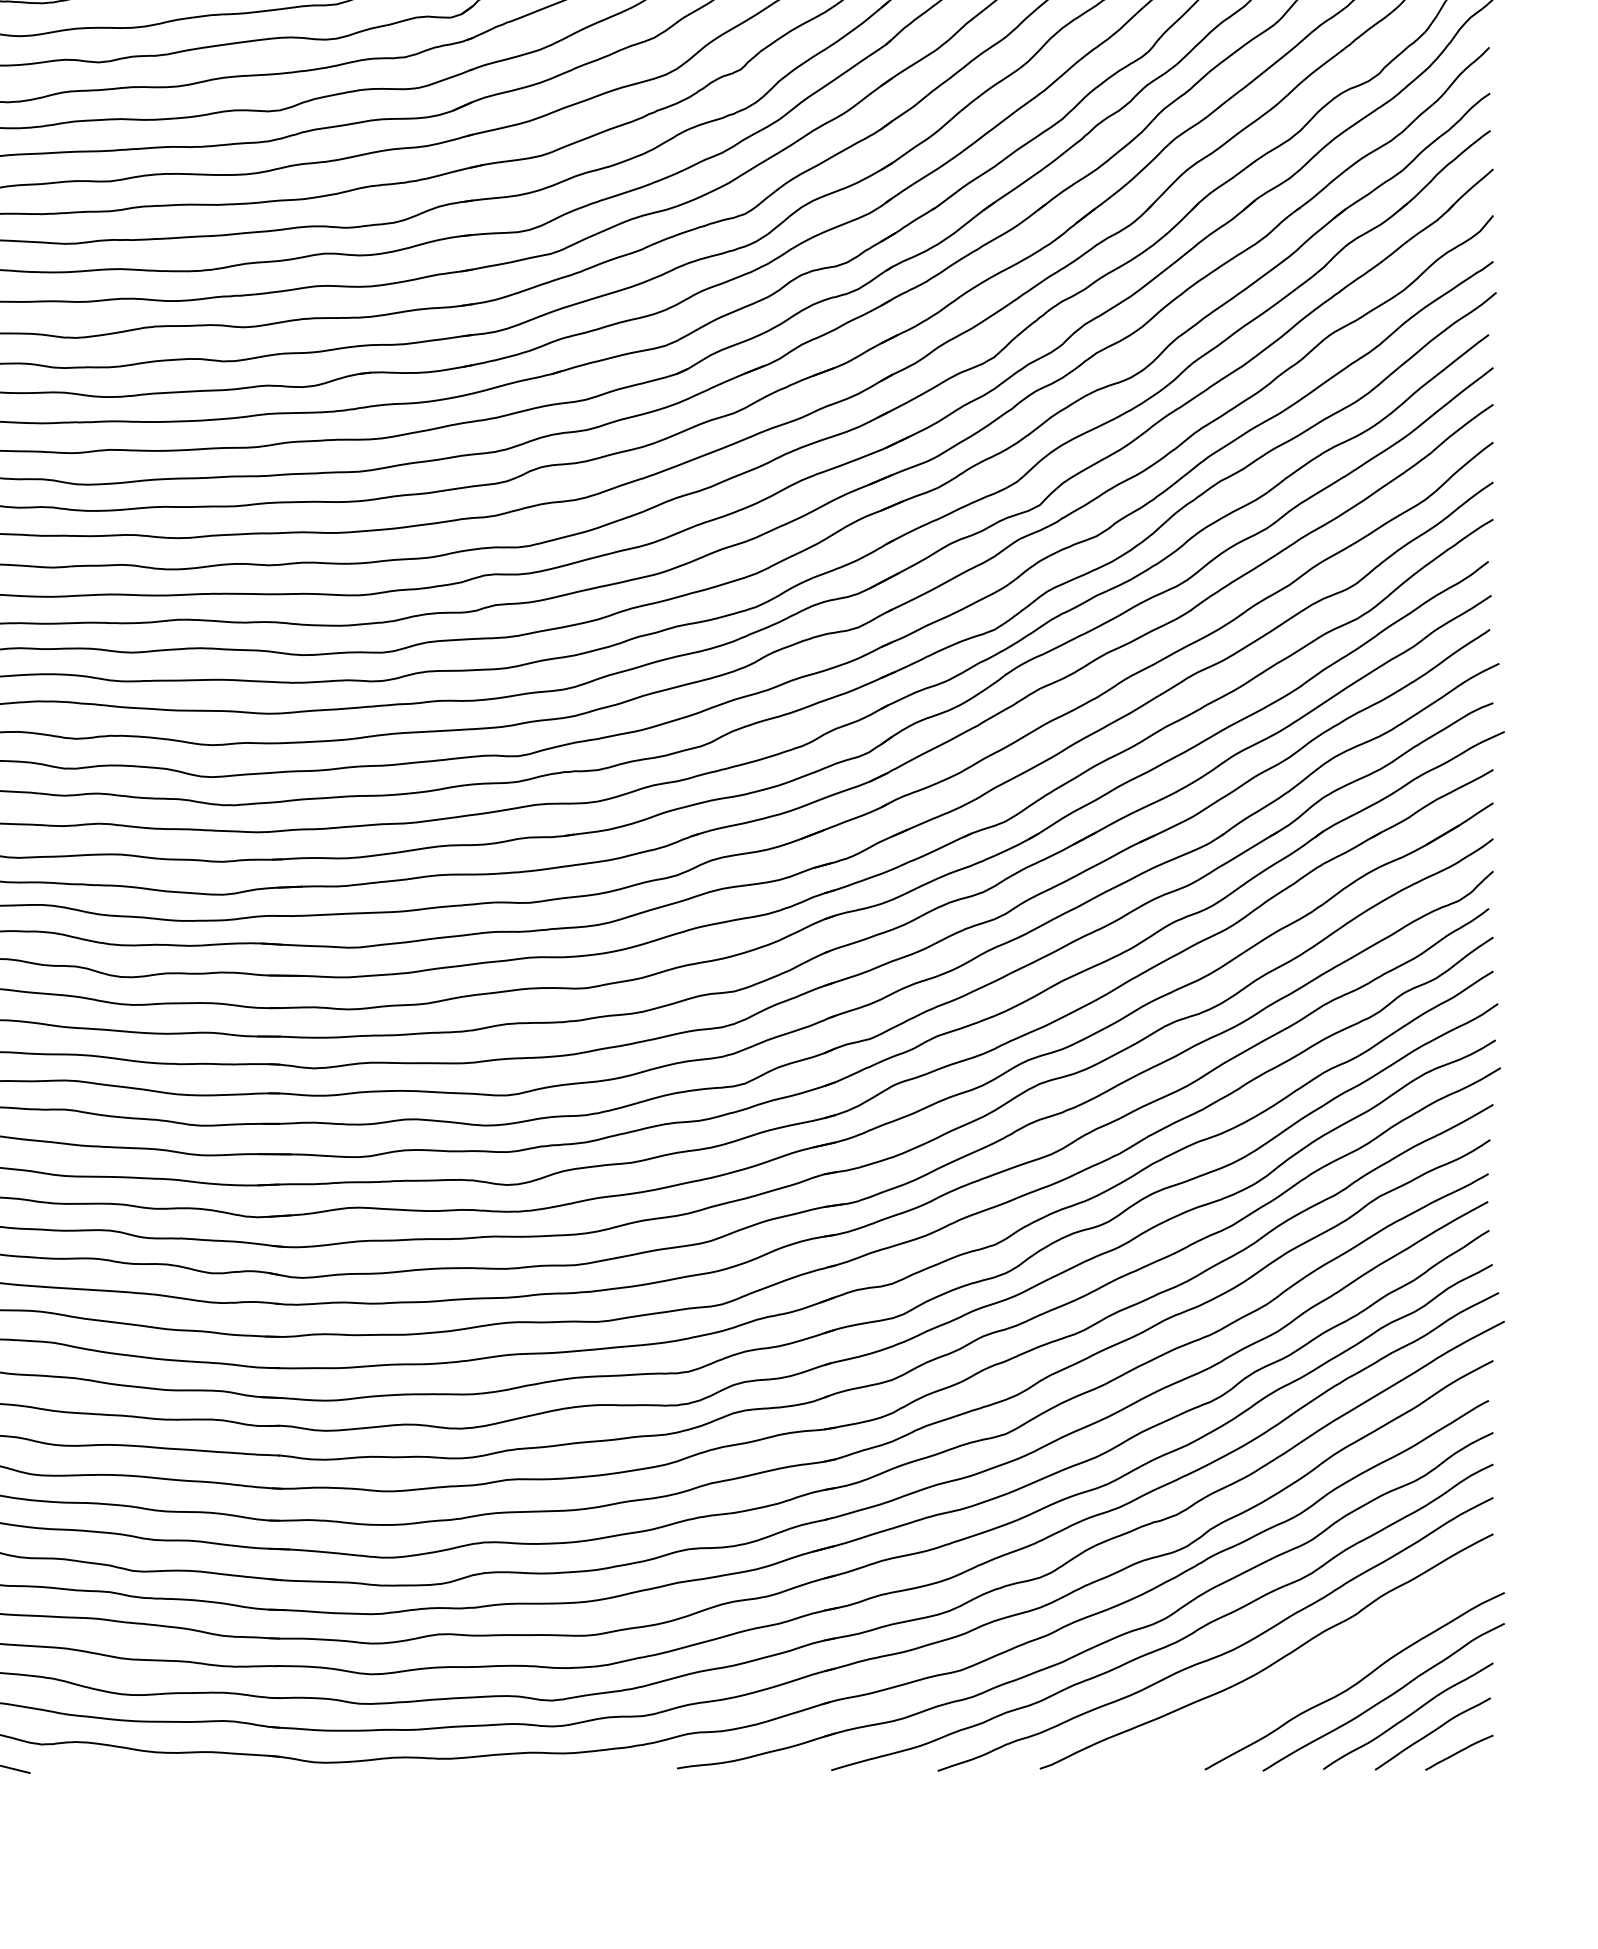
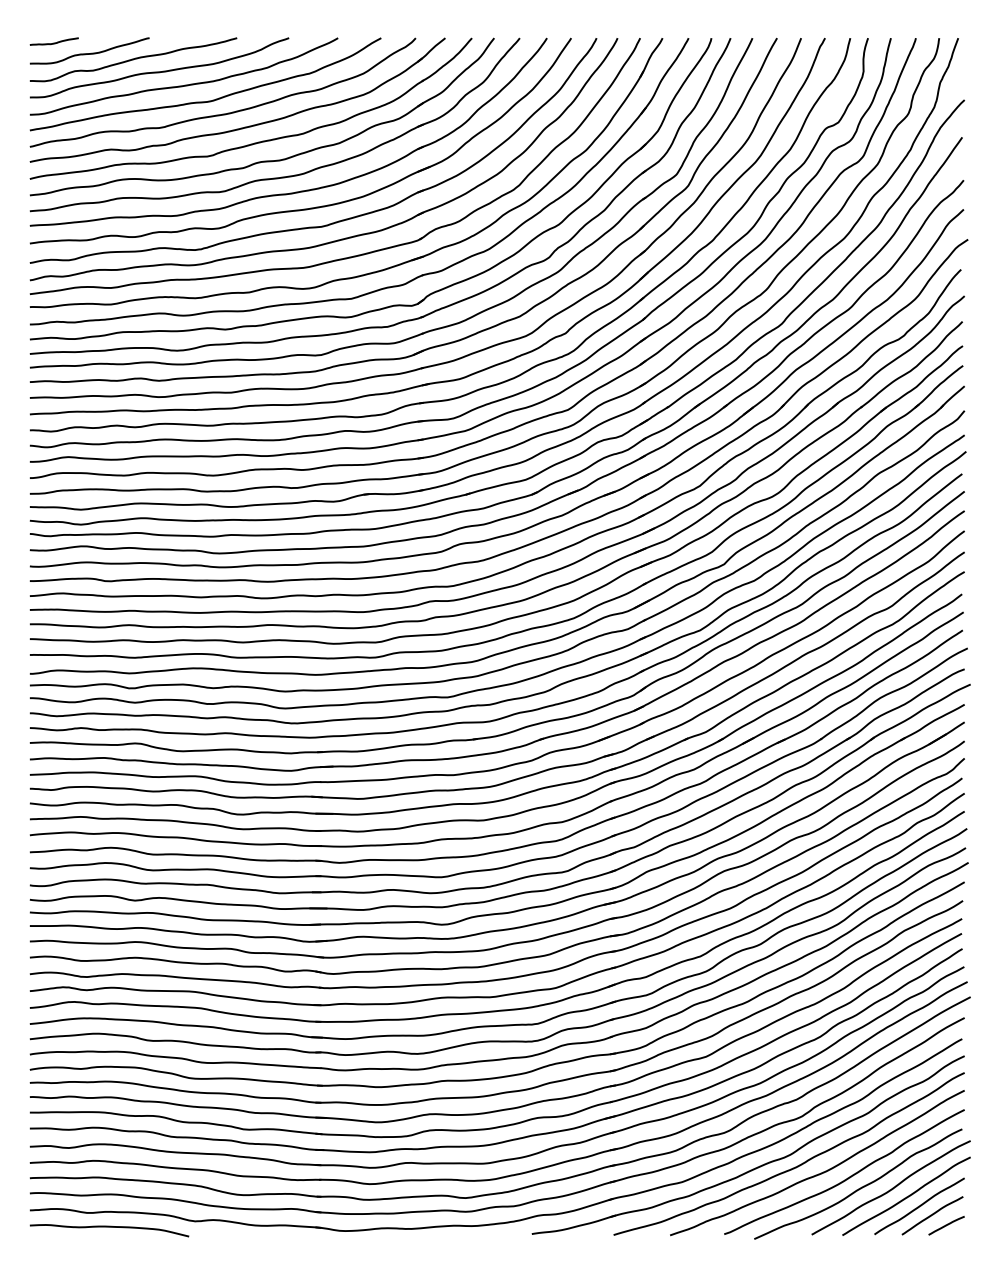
curve: (1298, 1678) -> (861, 1186), added

